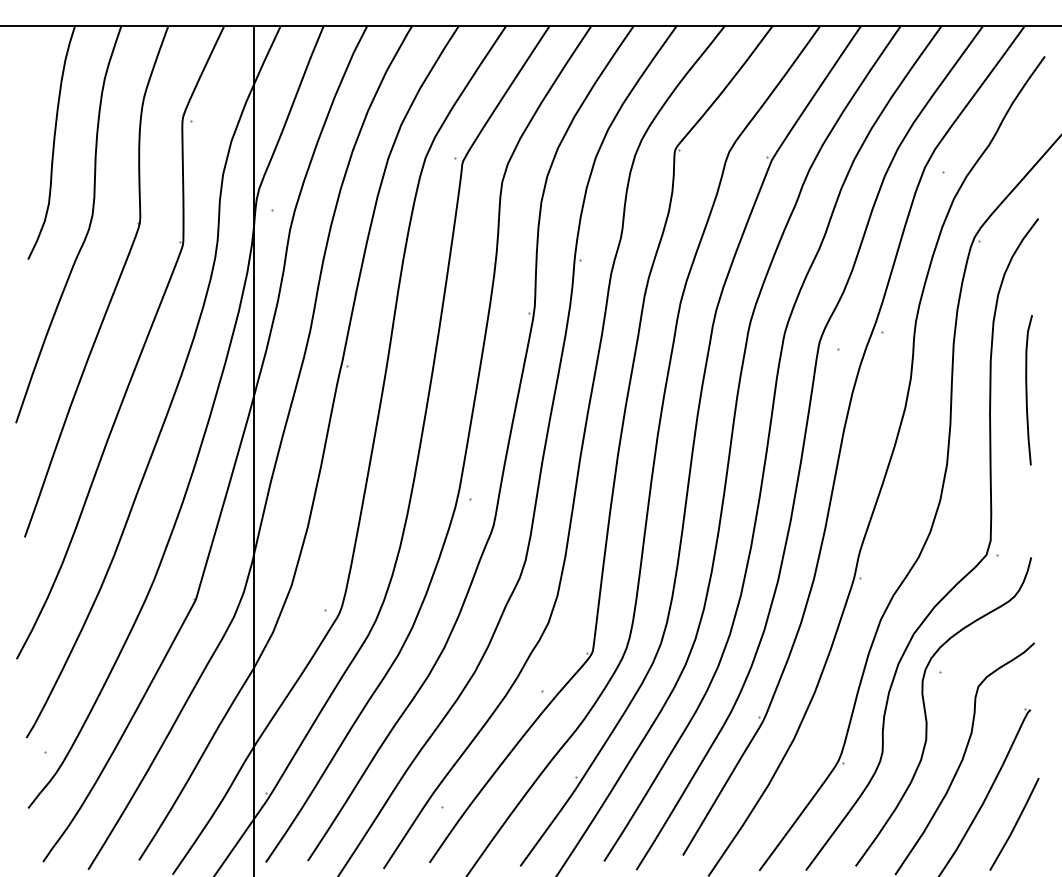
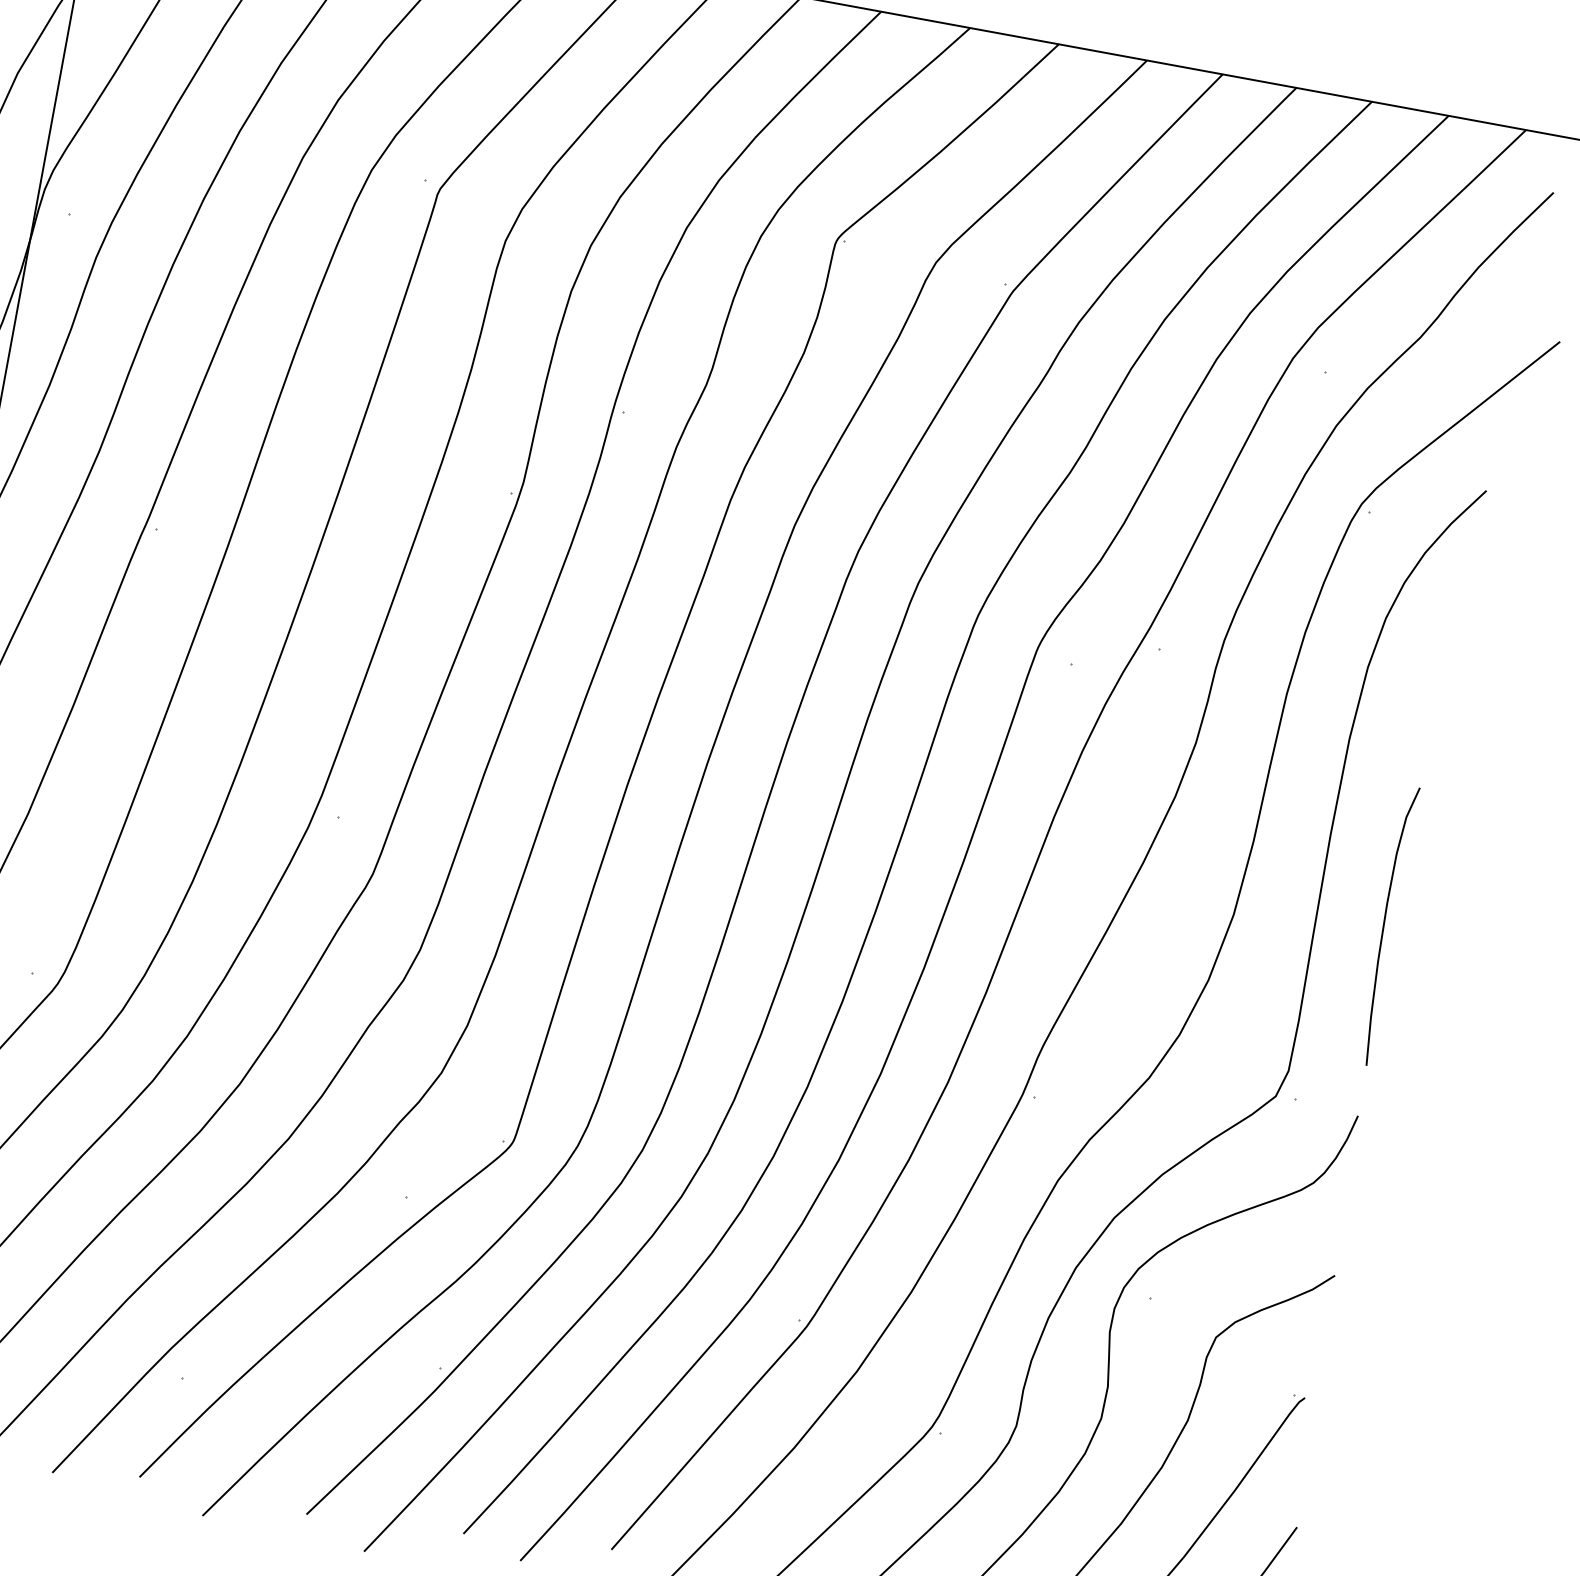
curve: (1027, 390) -> (1385, 925), moved

